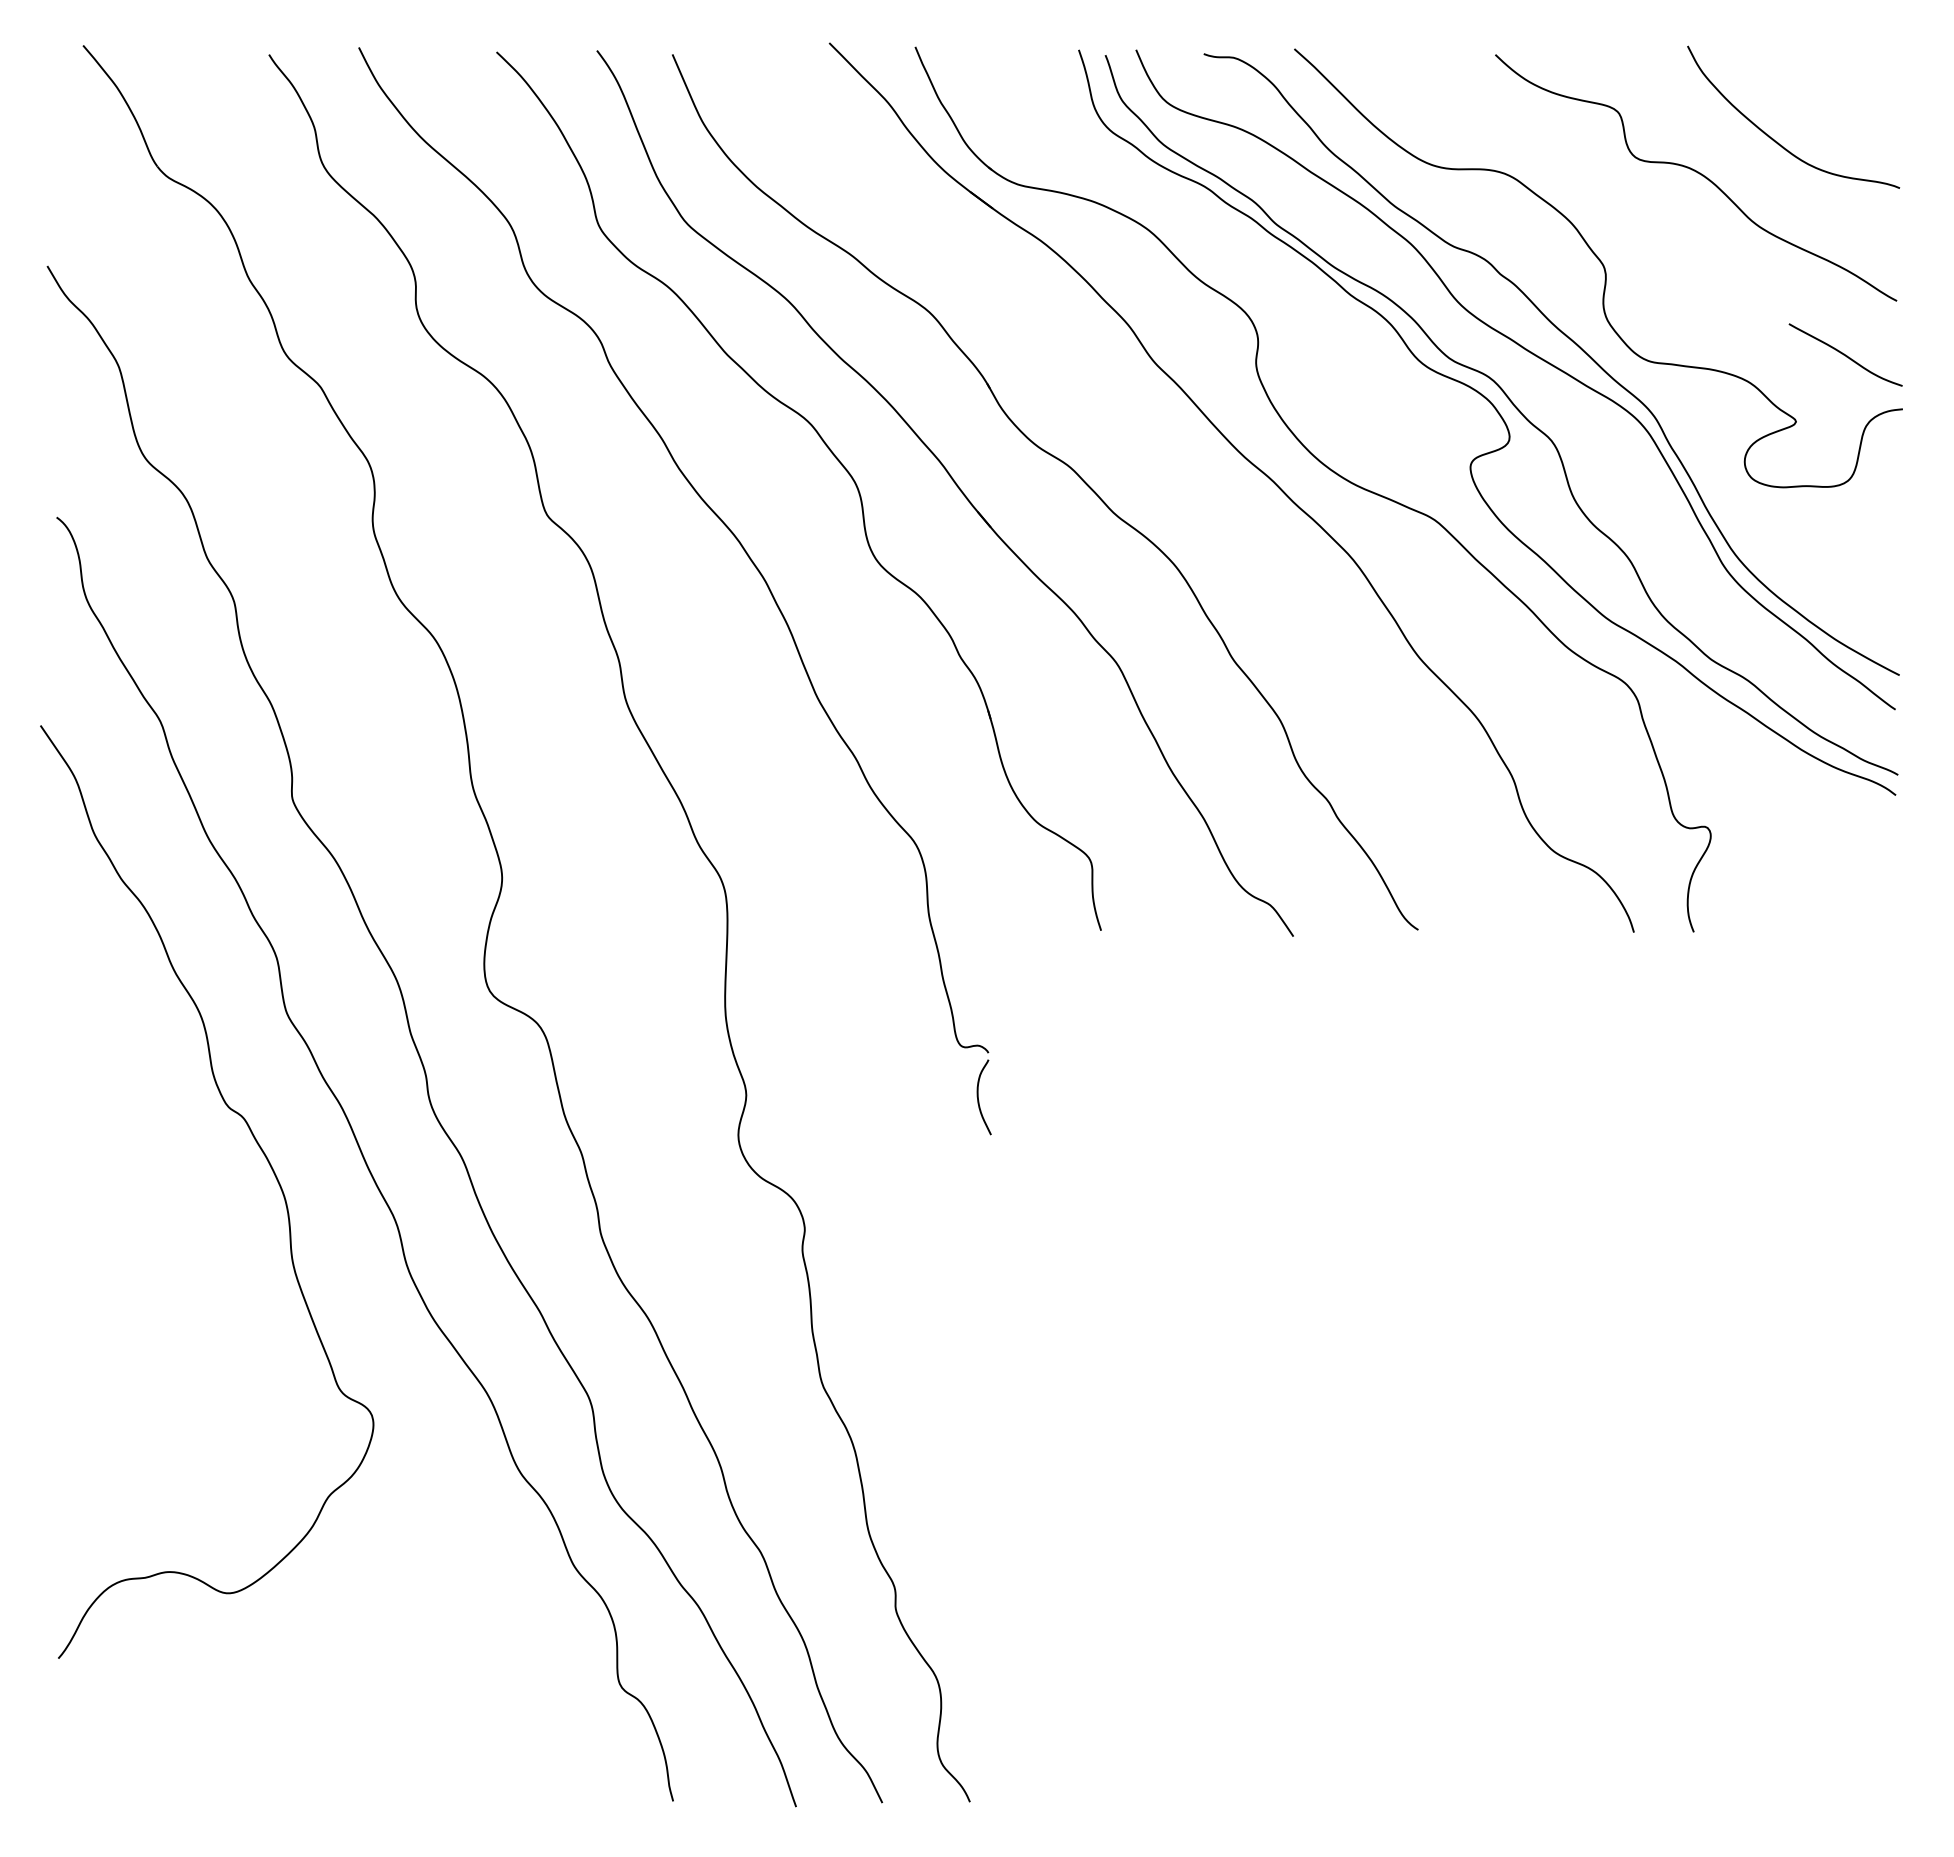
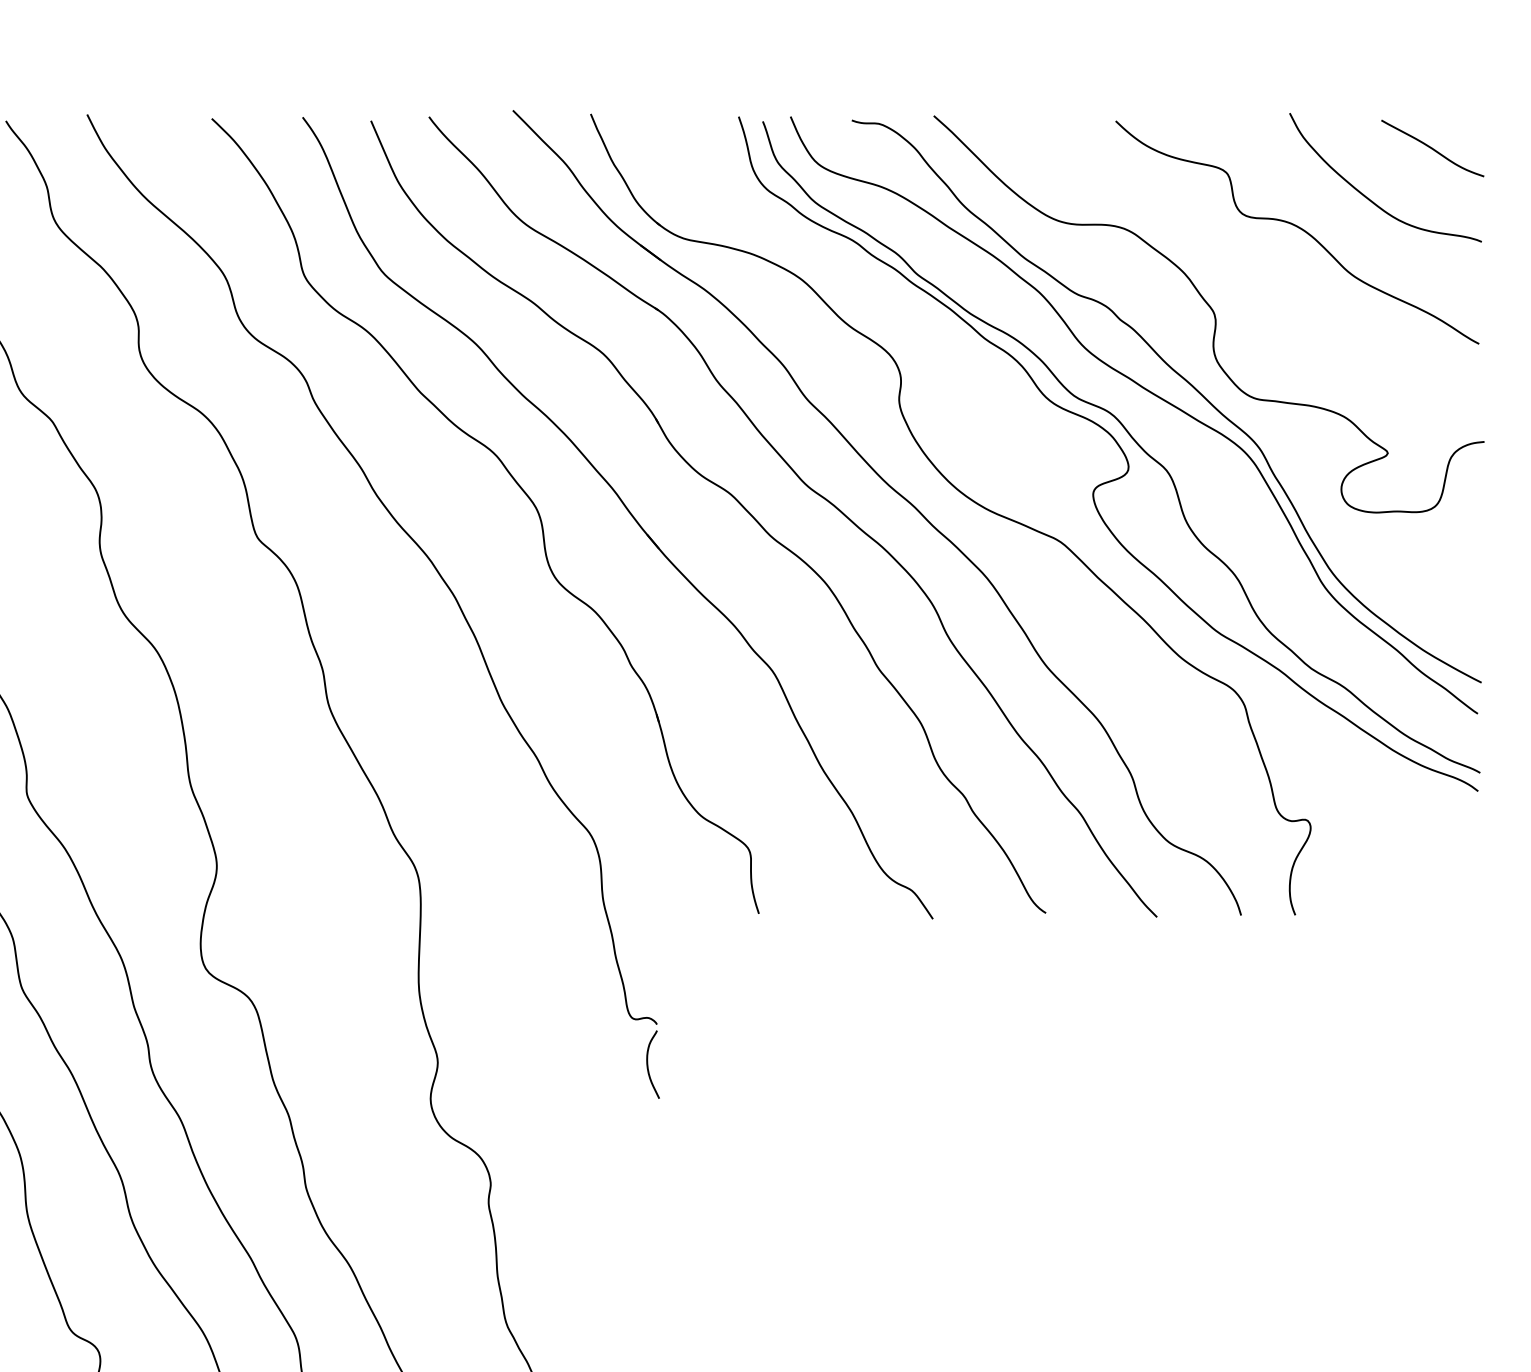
curve: (1845, 354) -> (1432, 148), moved
part: (1158, 462) -> (810, 490), added

